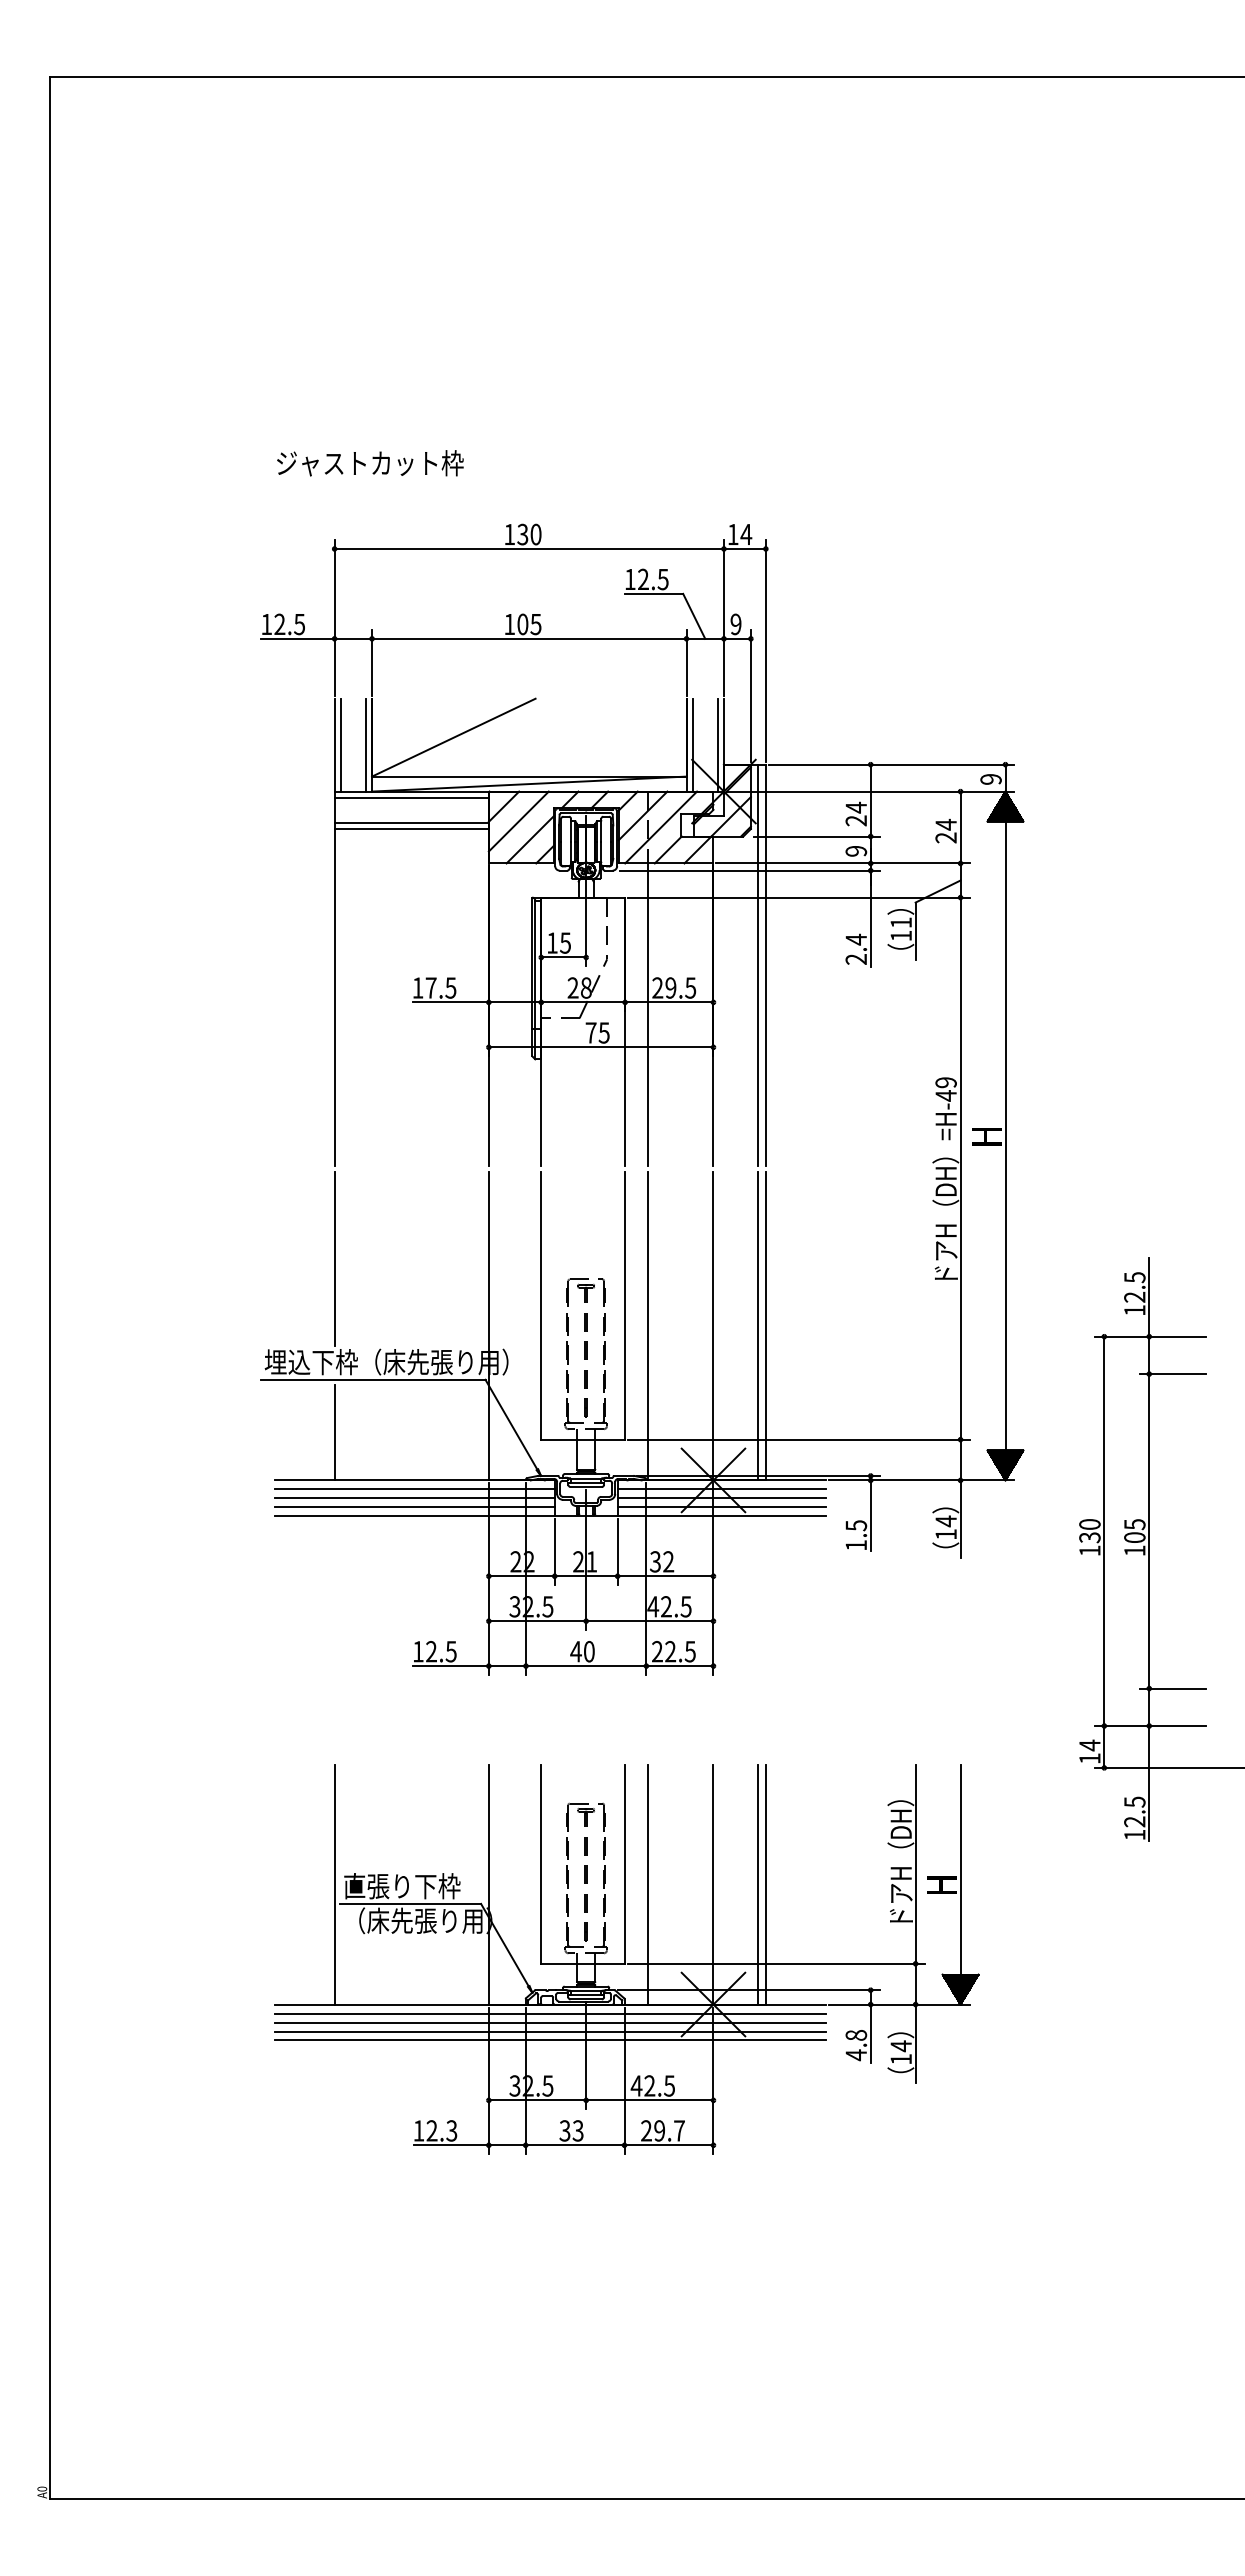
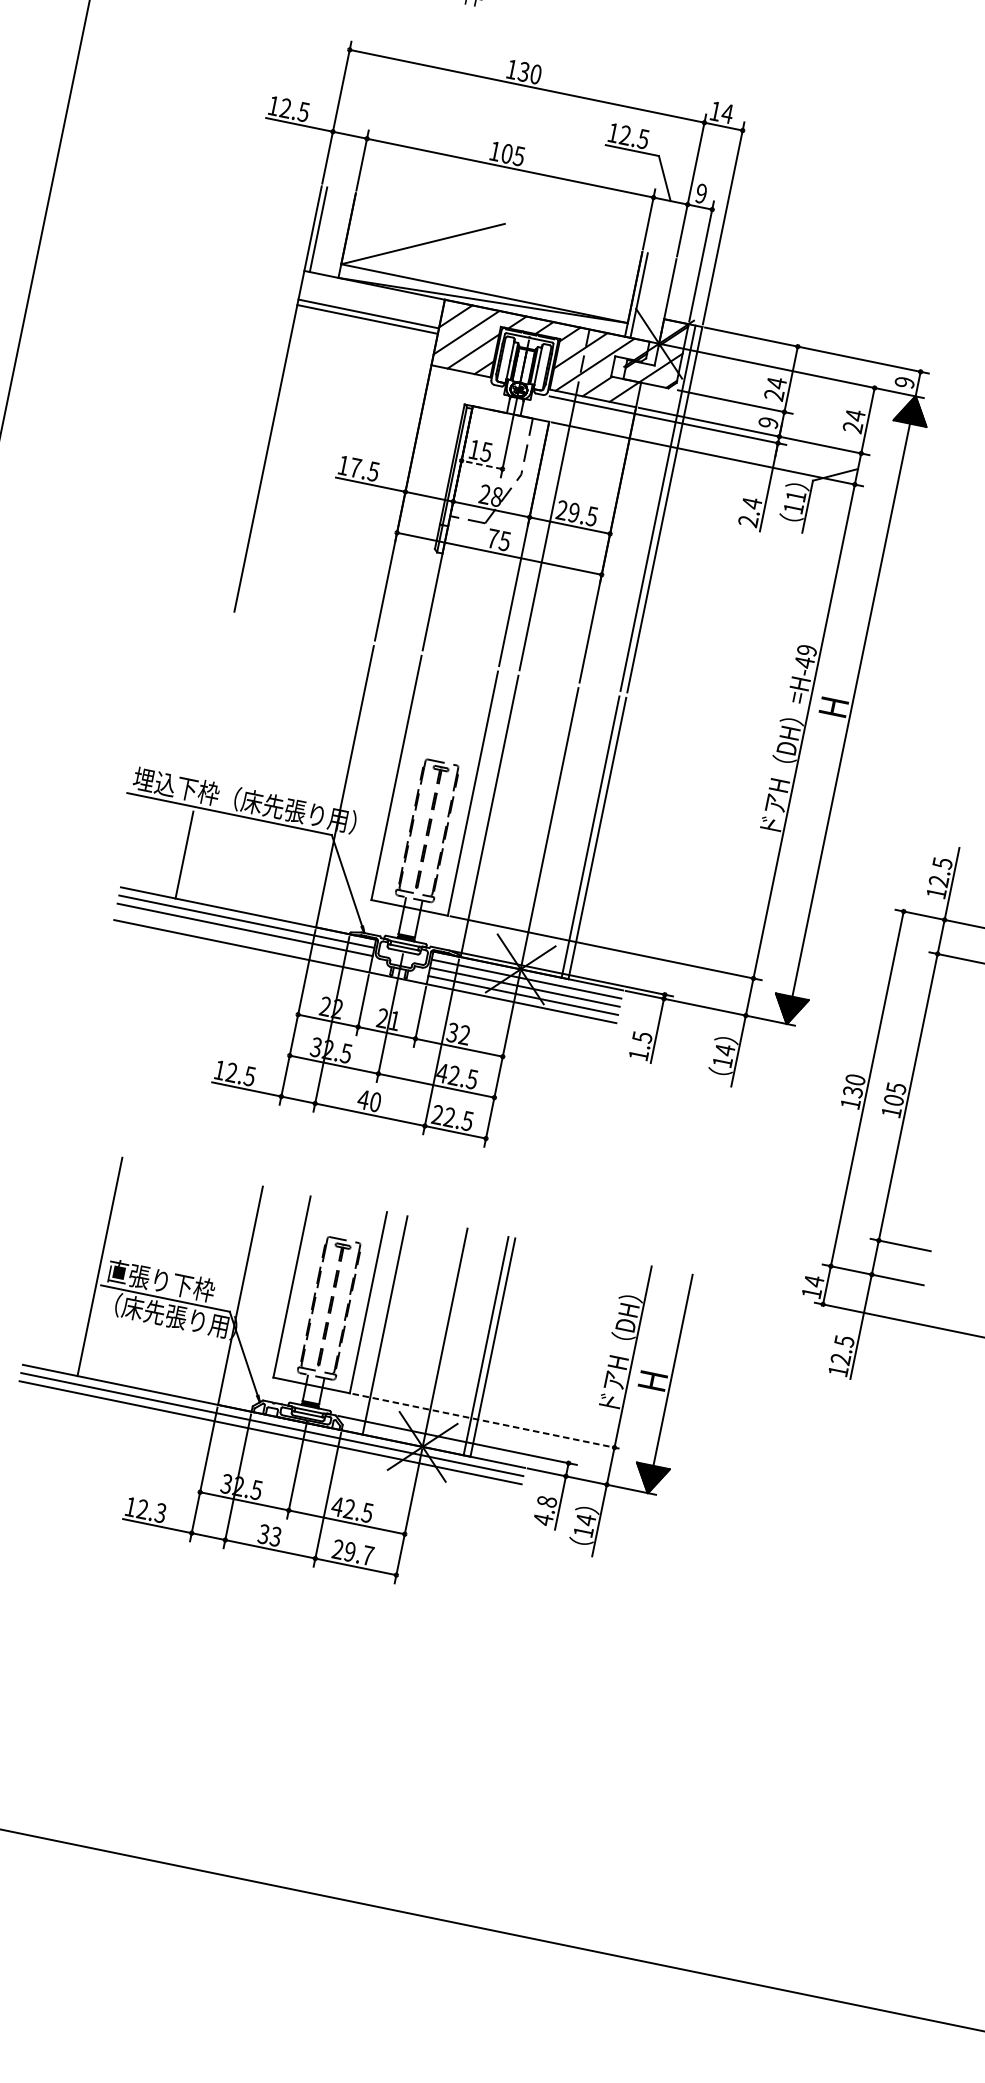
line: (366, 744) -> (342, 233), removed
line: (717, 744) -> (662, 299), removed
line: (411, 797) -> (373, 290), removed
line: (563, 957) -> (481, 464), solid -> dashed
line: (334, 1258) -> (216, 696), removed
line: (414, 1507) -> (243, 938), removed
line: (776, 1963) -> (487, 1421), solid -> dashed
line: (549, 2031) -> (268, 1440), removed
line: (549, 2040) -> (266, 1449), removed

